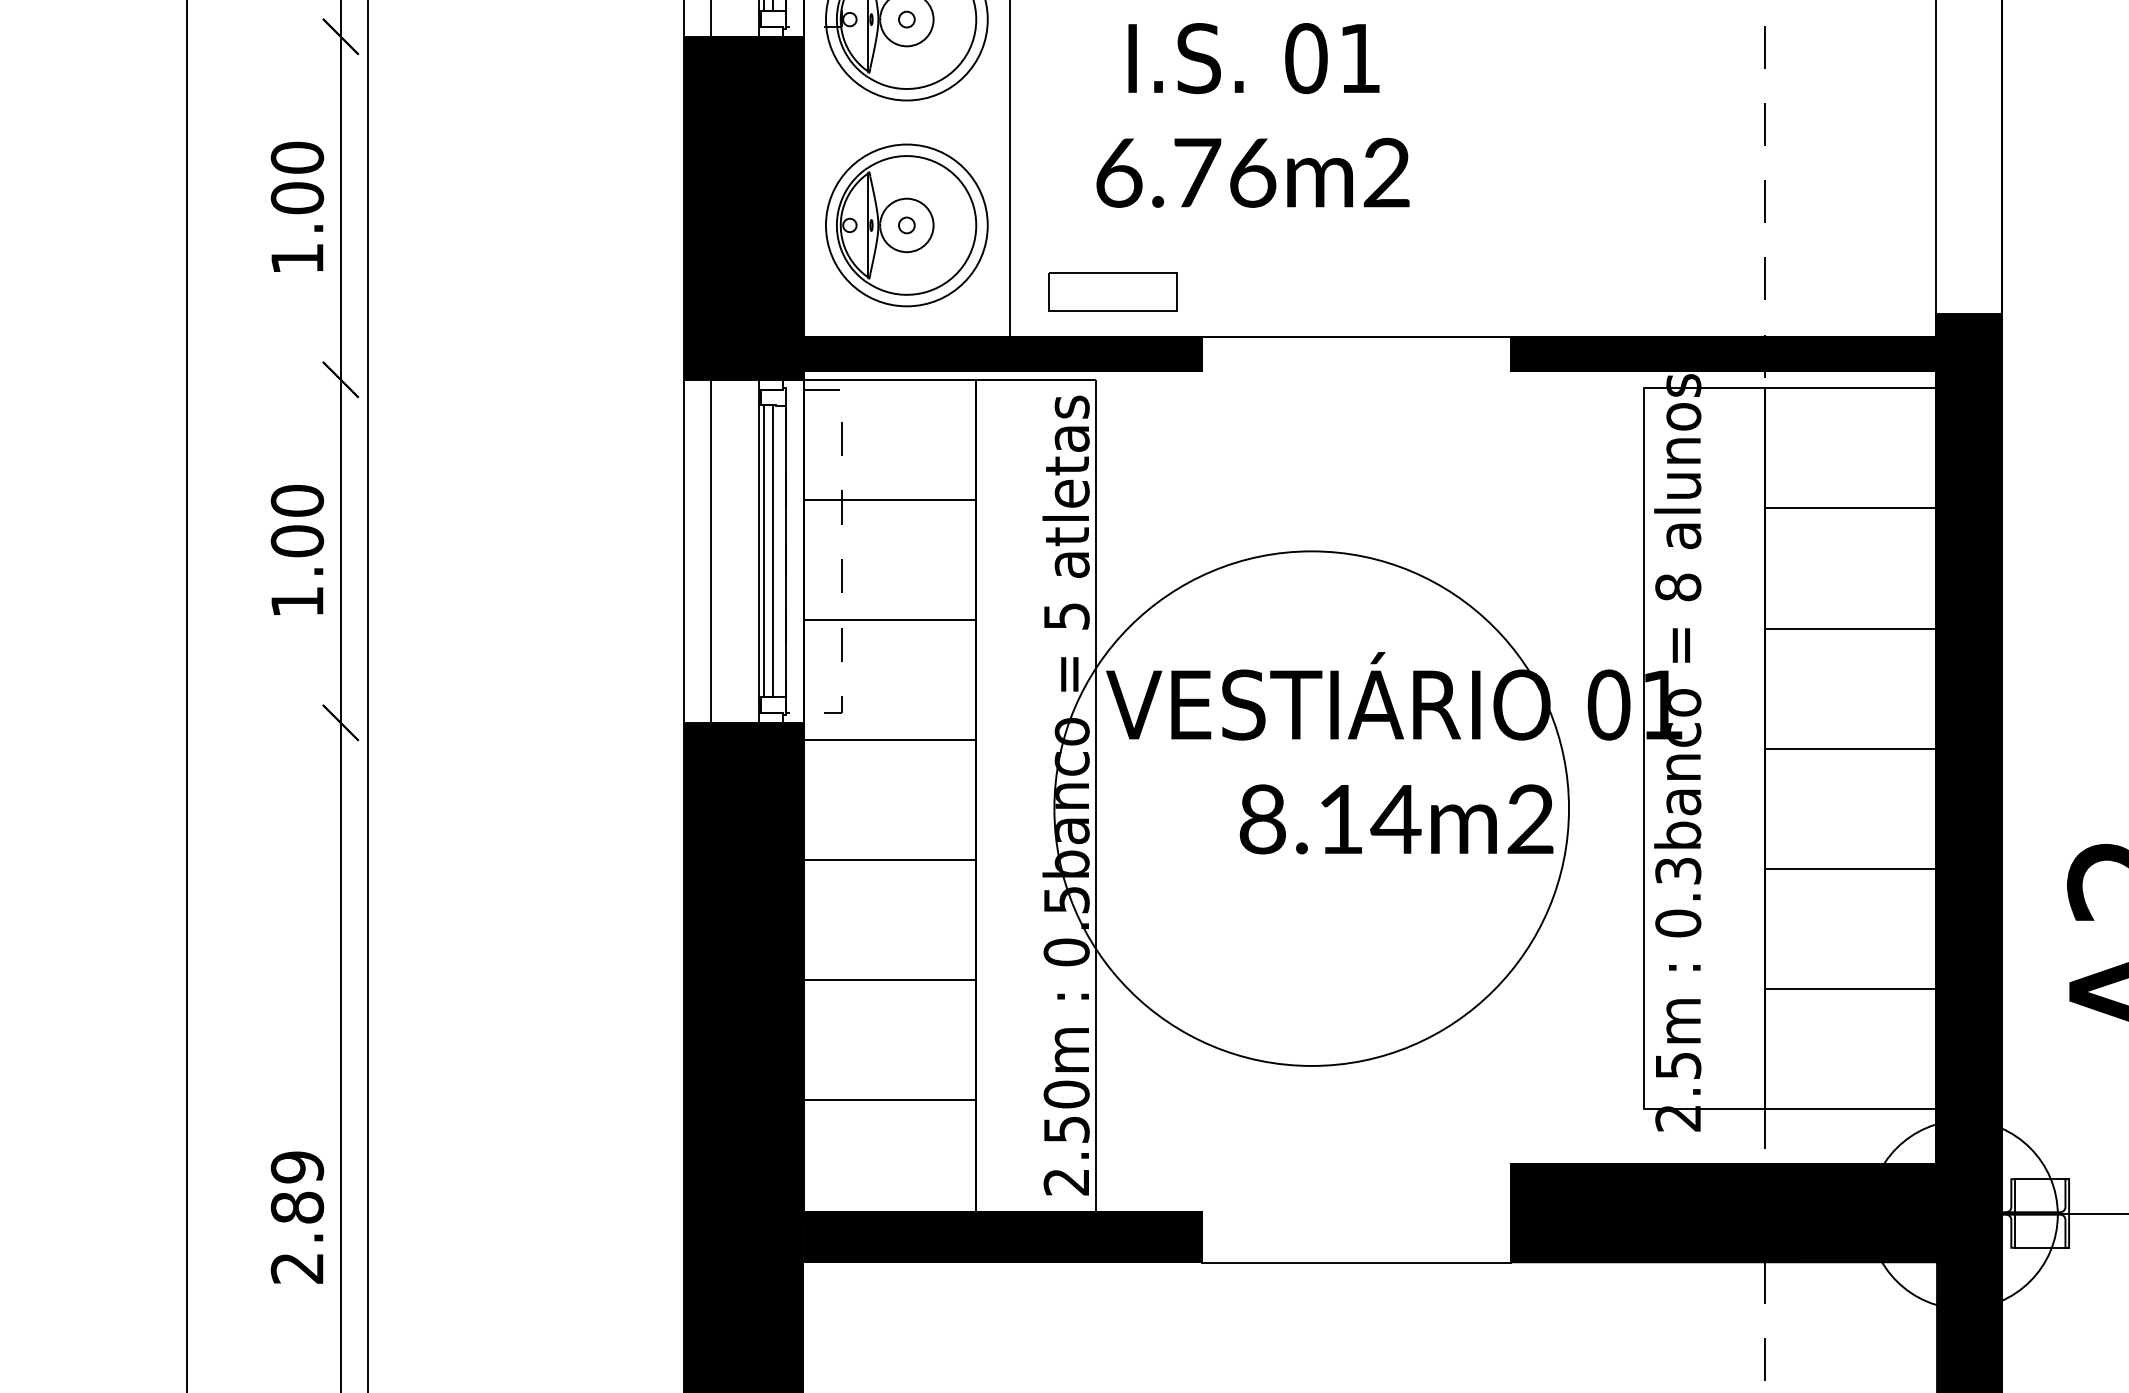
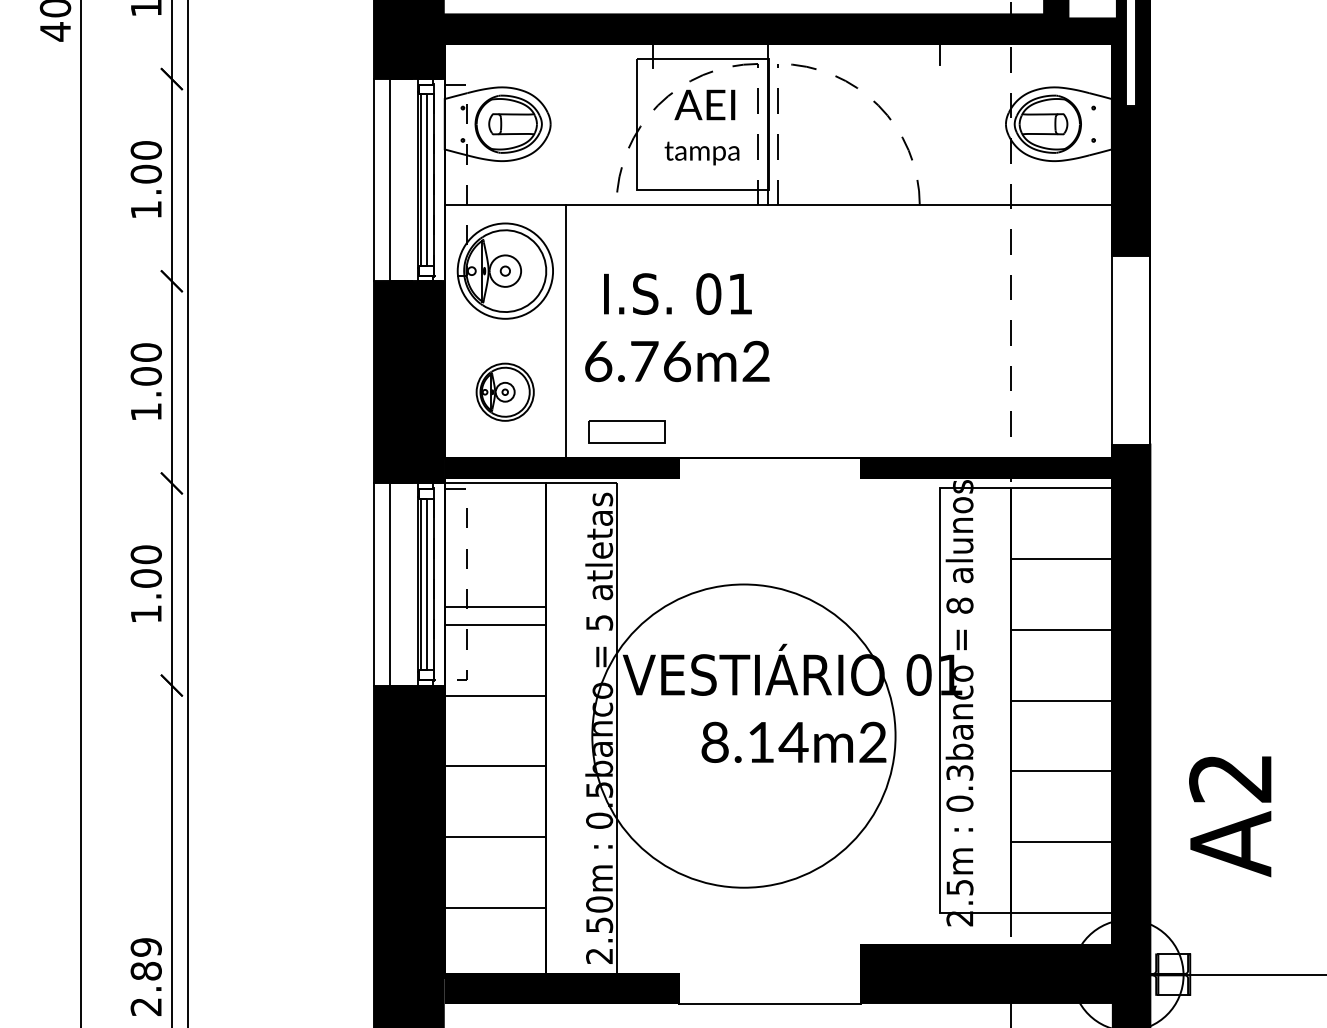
text: (1253, 115) -> (677, 327), moved
part: (905, 223) -> (504, 391), size x0.6
line: (888, 500) -> (494, 607), moved

